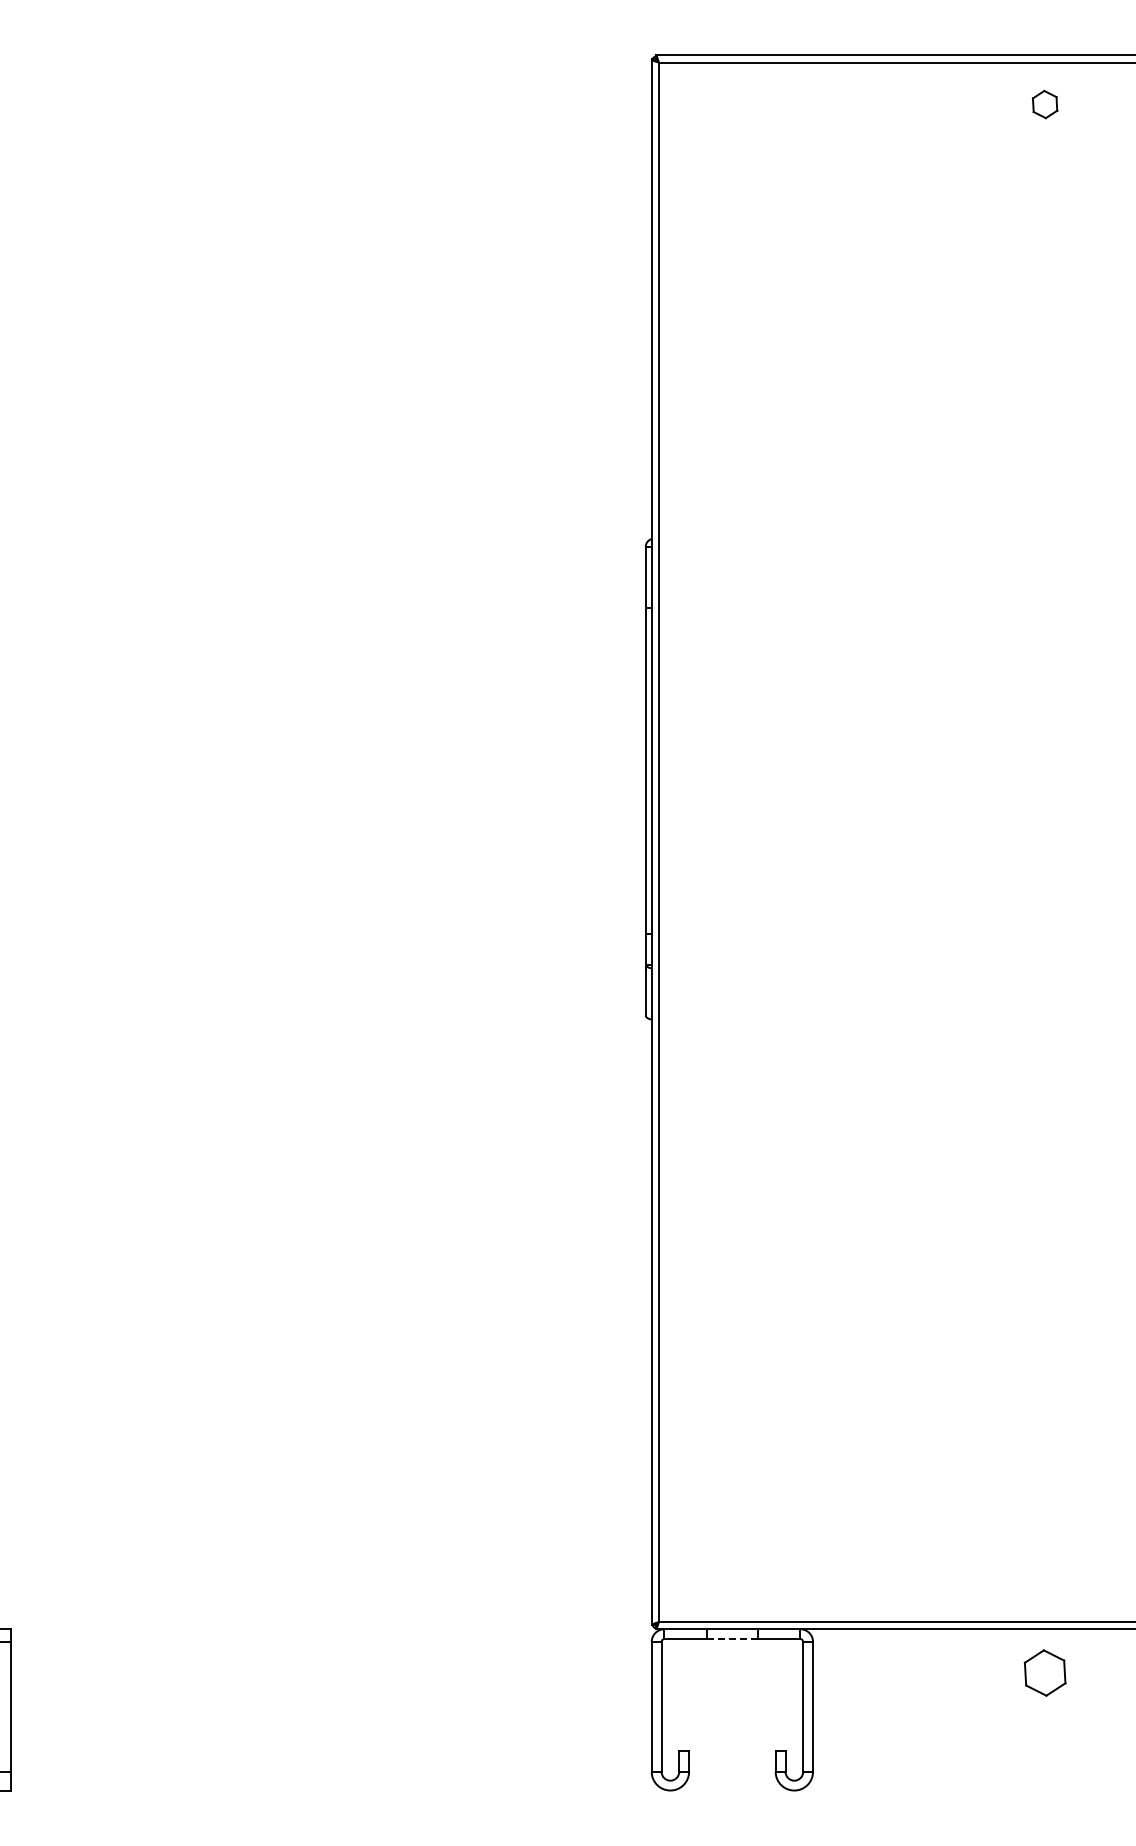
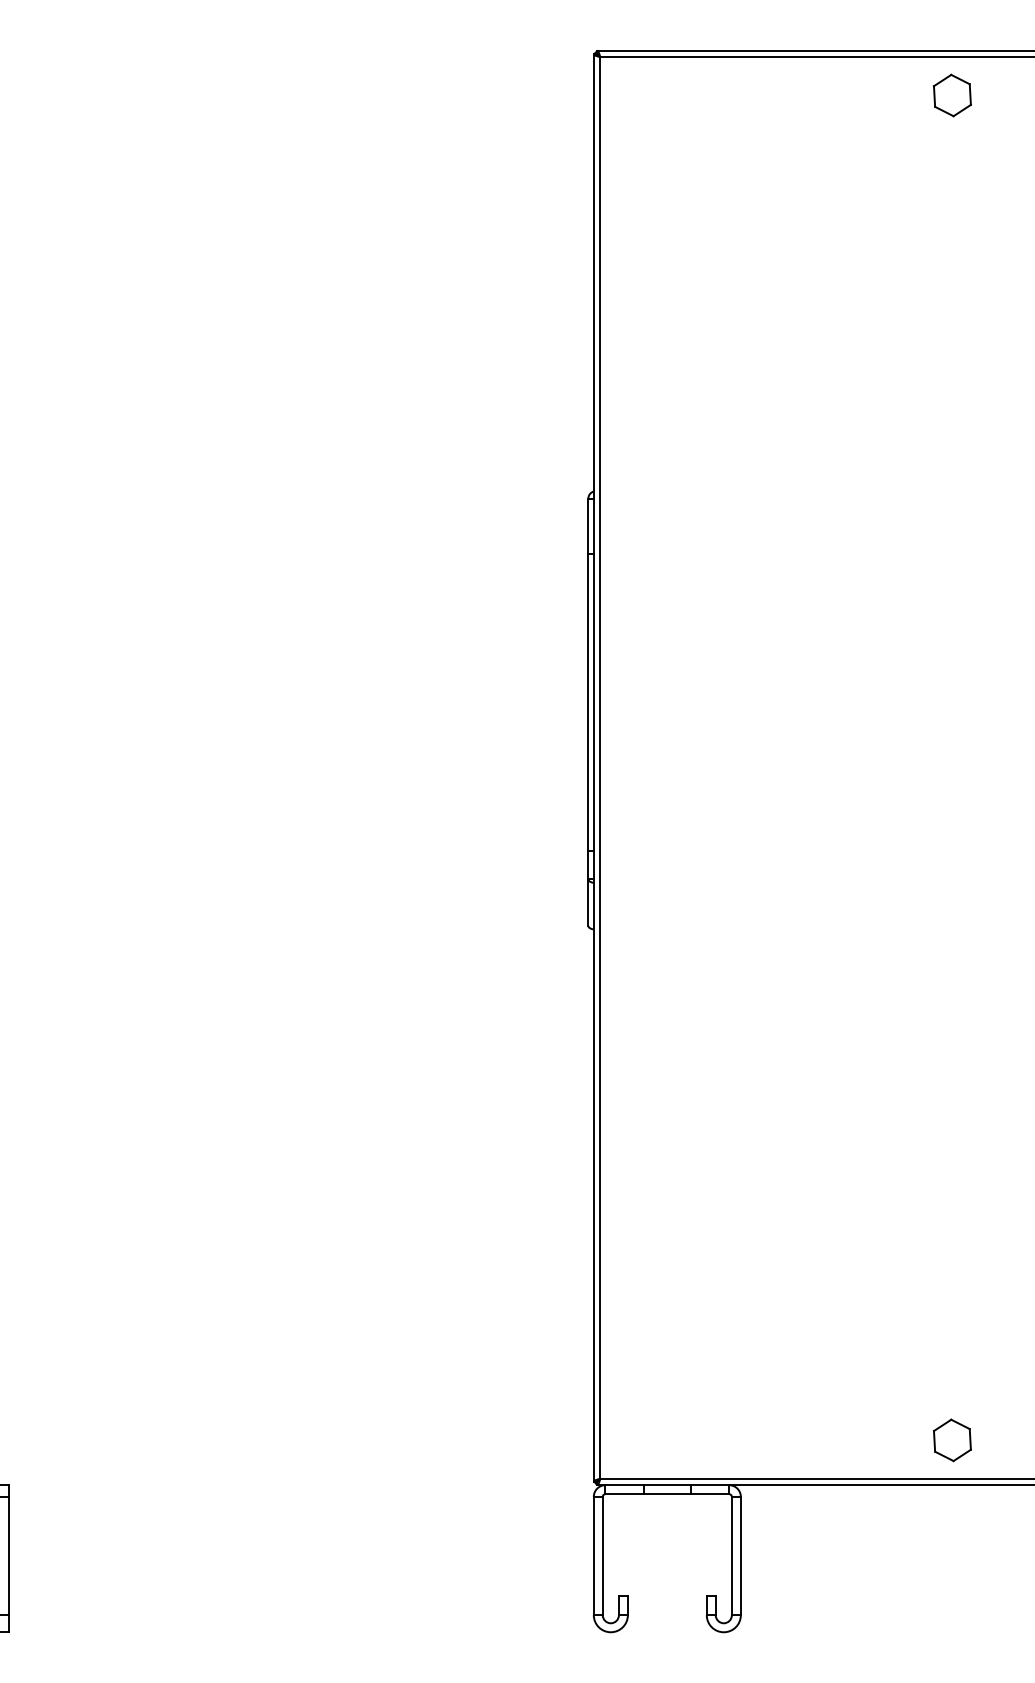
part: (1044, 104) -> (951, 95), size x1.67
line: (732, 1639) -> (667, 1494), dashed -> solid
part: (1044, 1672) -> (951, 1439), moved

